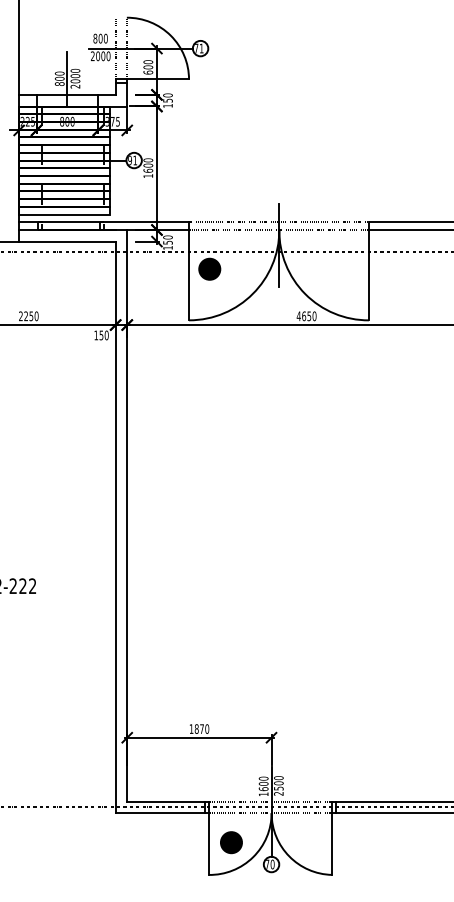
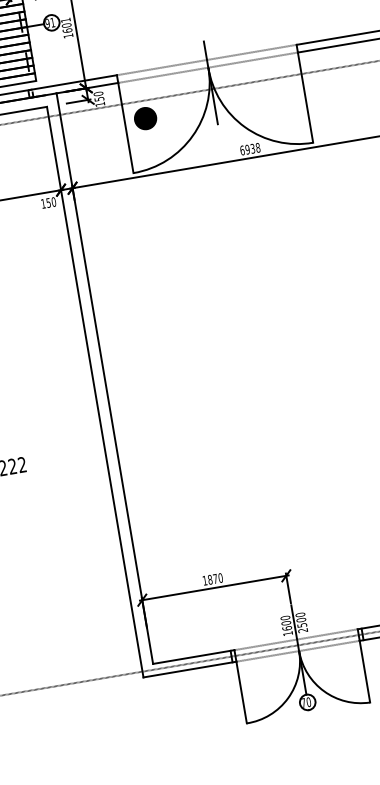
text: (148, 160) -> (66, 20), 1600 -> 1601
text: (306, 316) -> (250, 149), 4650 -> 6938
part: (231, 842) -> (264, 687), removed

